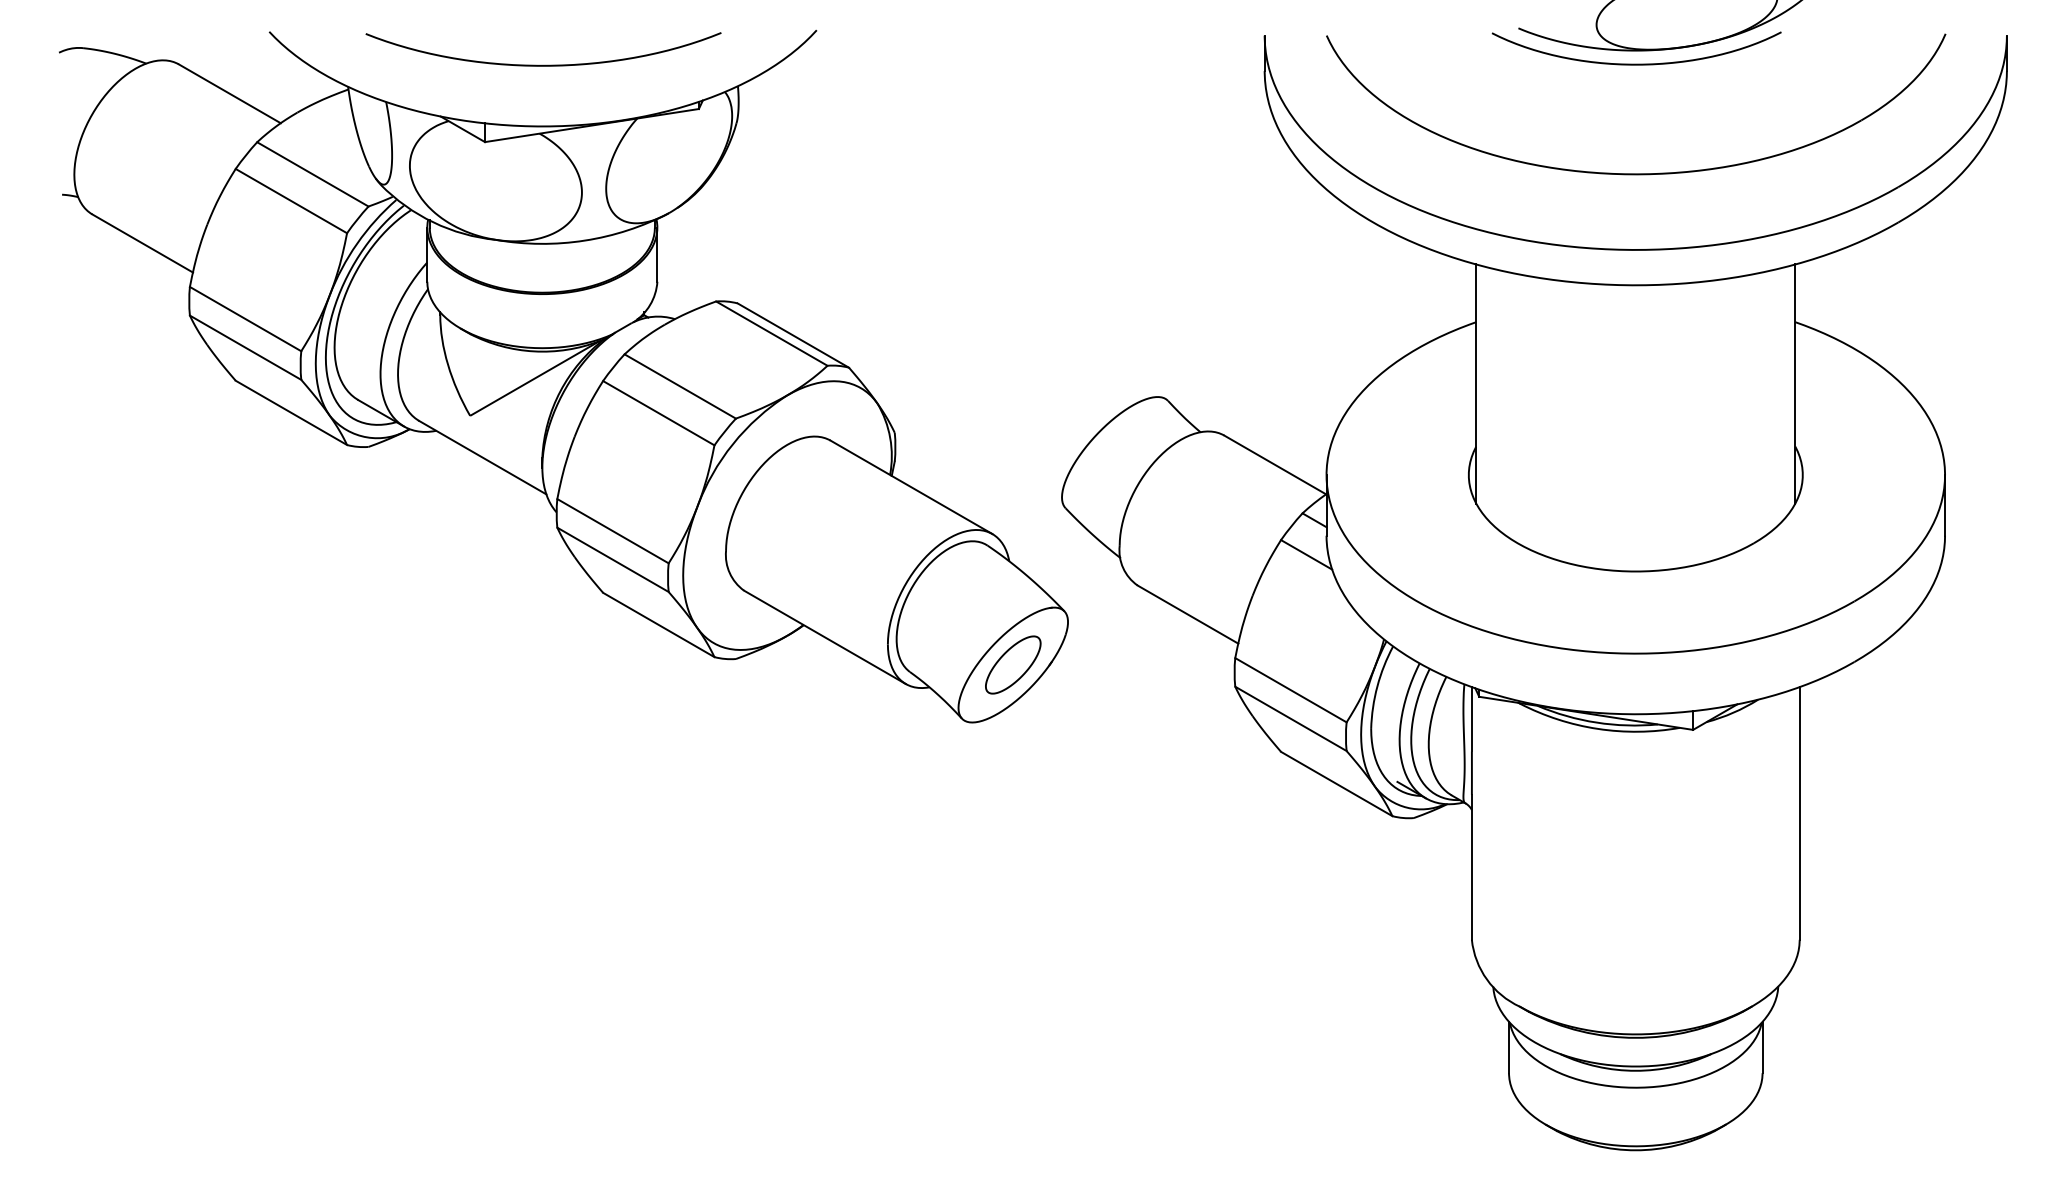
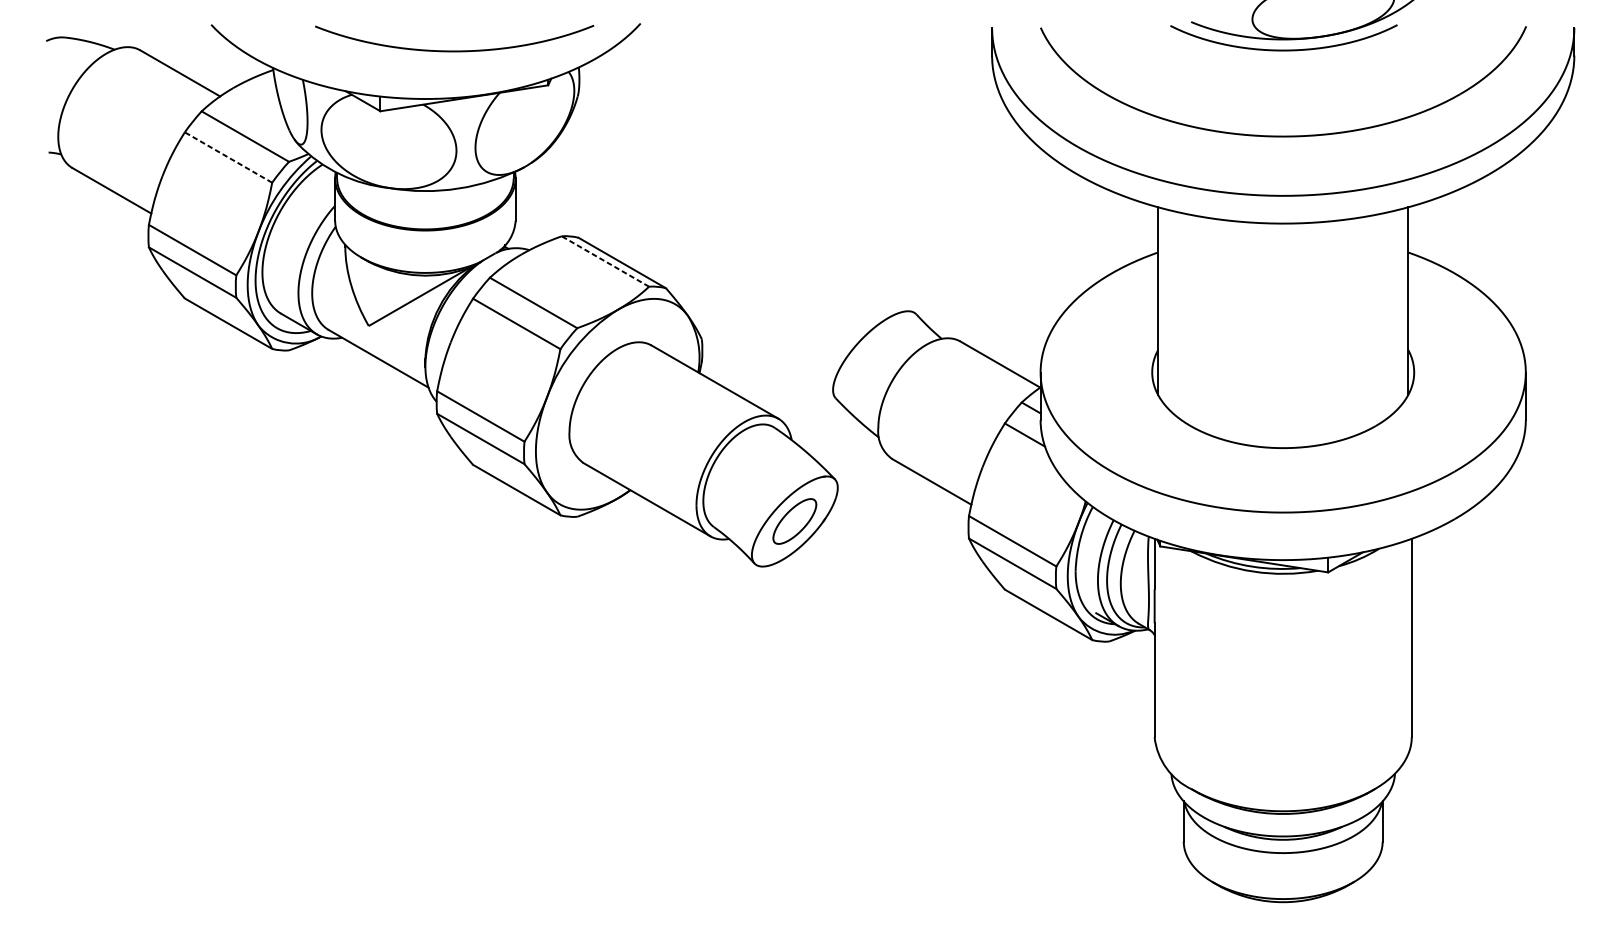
curve: (543, 64) -> (454, 50), moved
line: (290, 200) -> (227, 157), solid -> dashed
line: (771, 333) -> (605, 261), solid -> dashed

